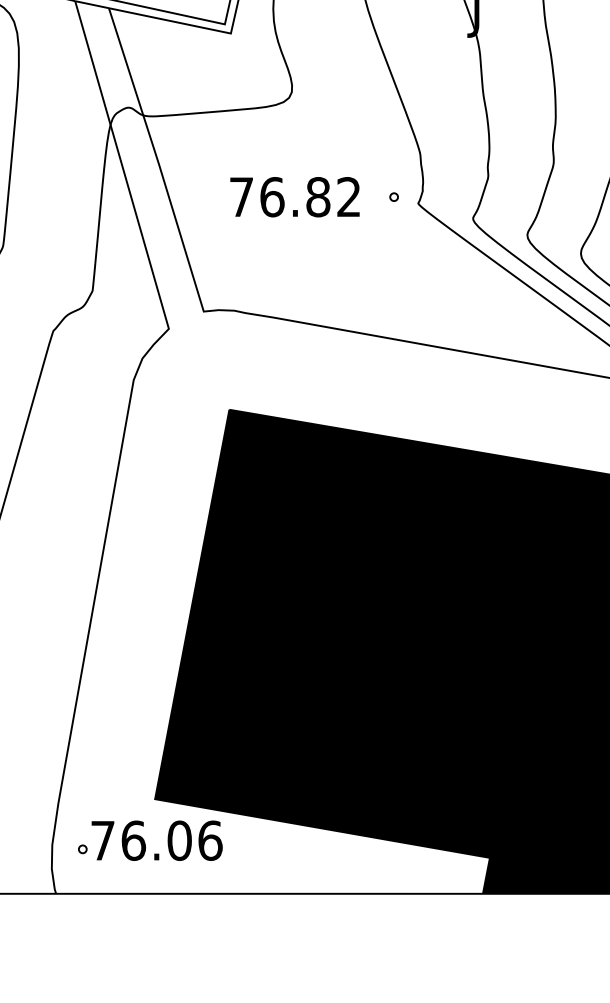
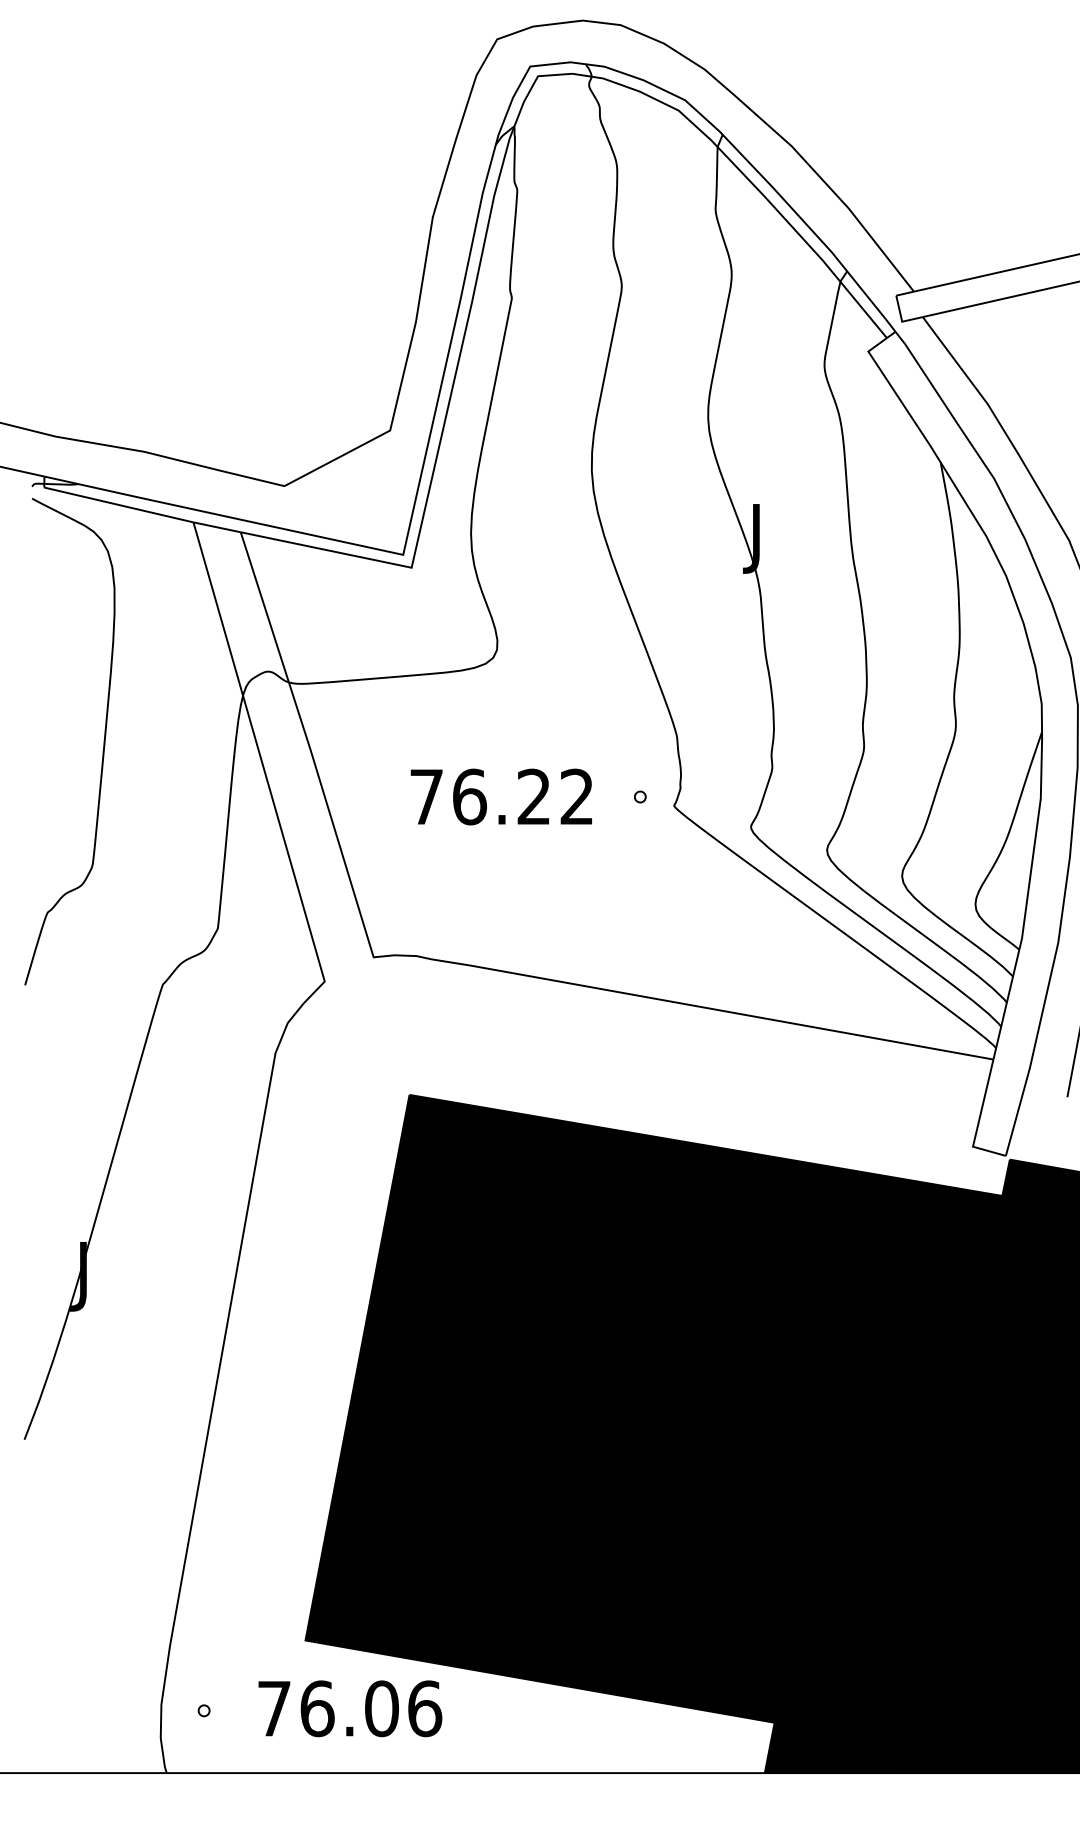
text: (318, 196) -> (534, 796), 76.82 -> 76.22
text: (157, 840) -> (350, 1708), moved

